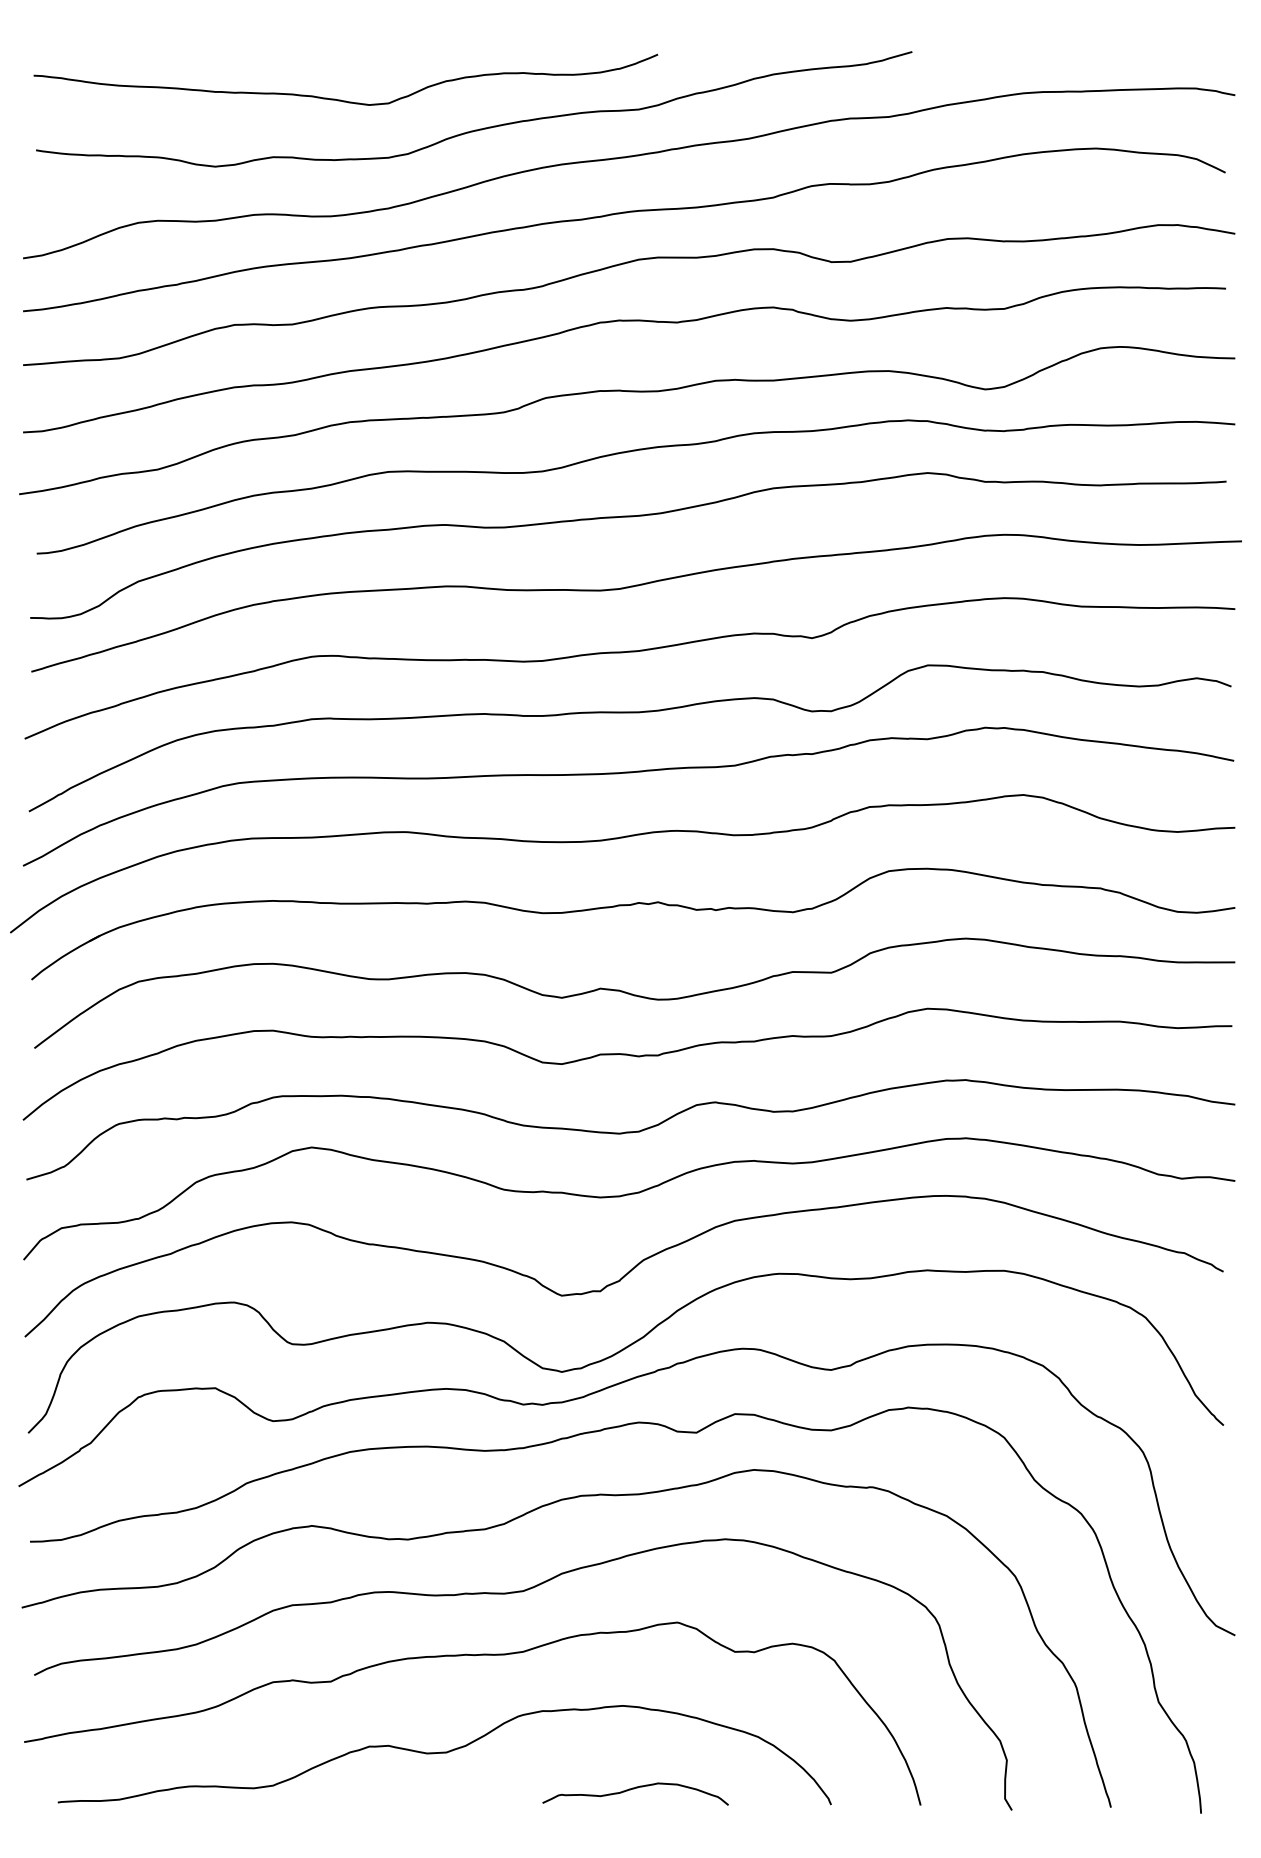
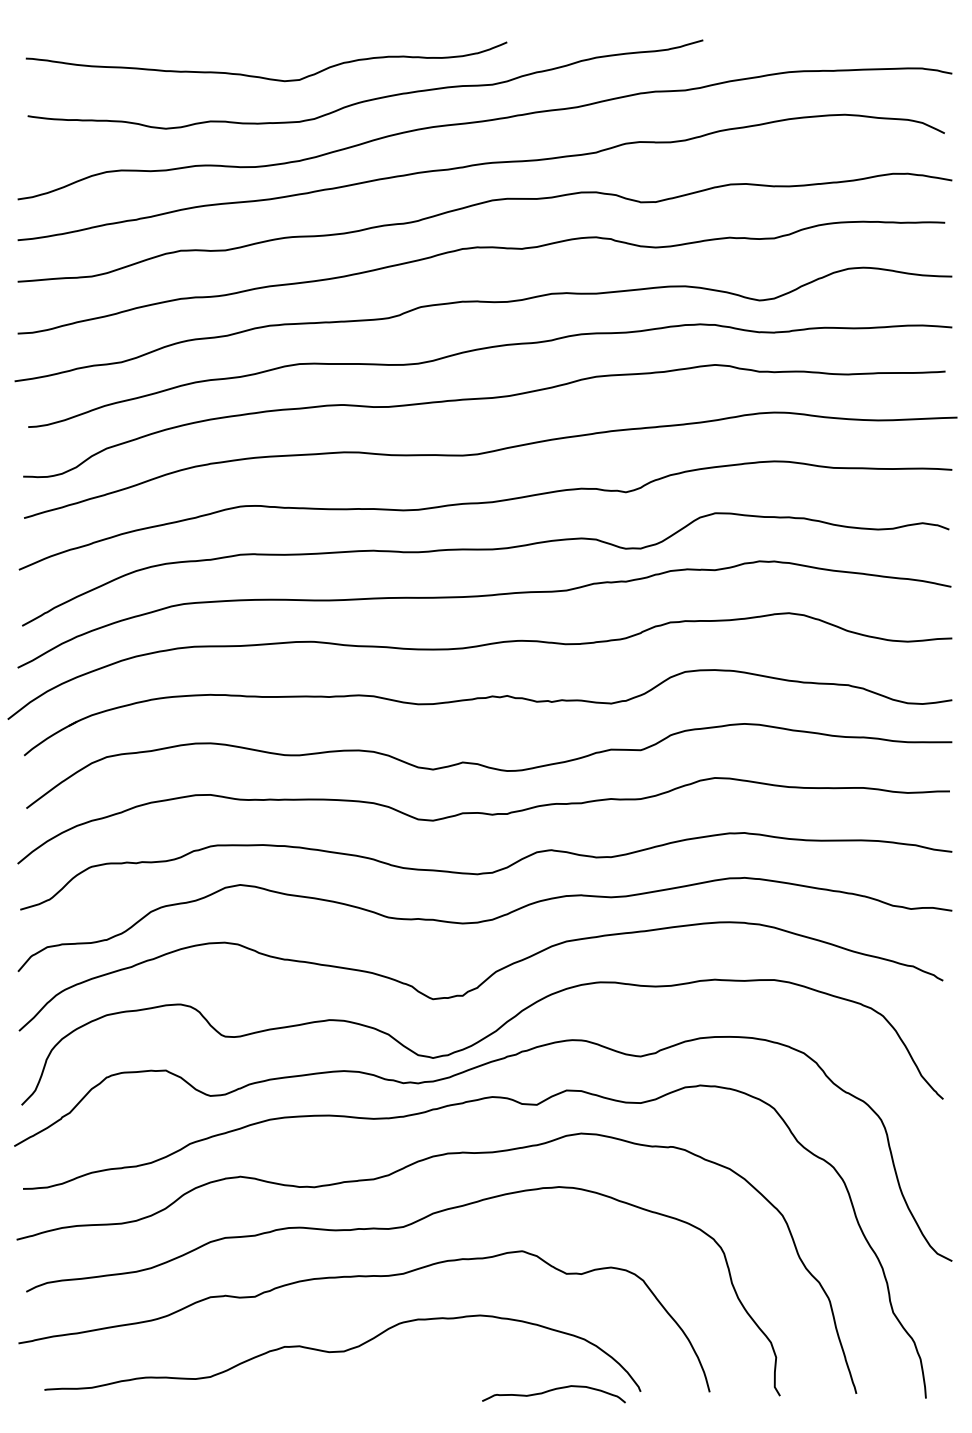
curve: (634, 1789) -> (553, 1390), moved

